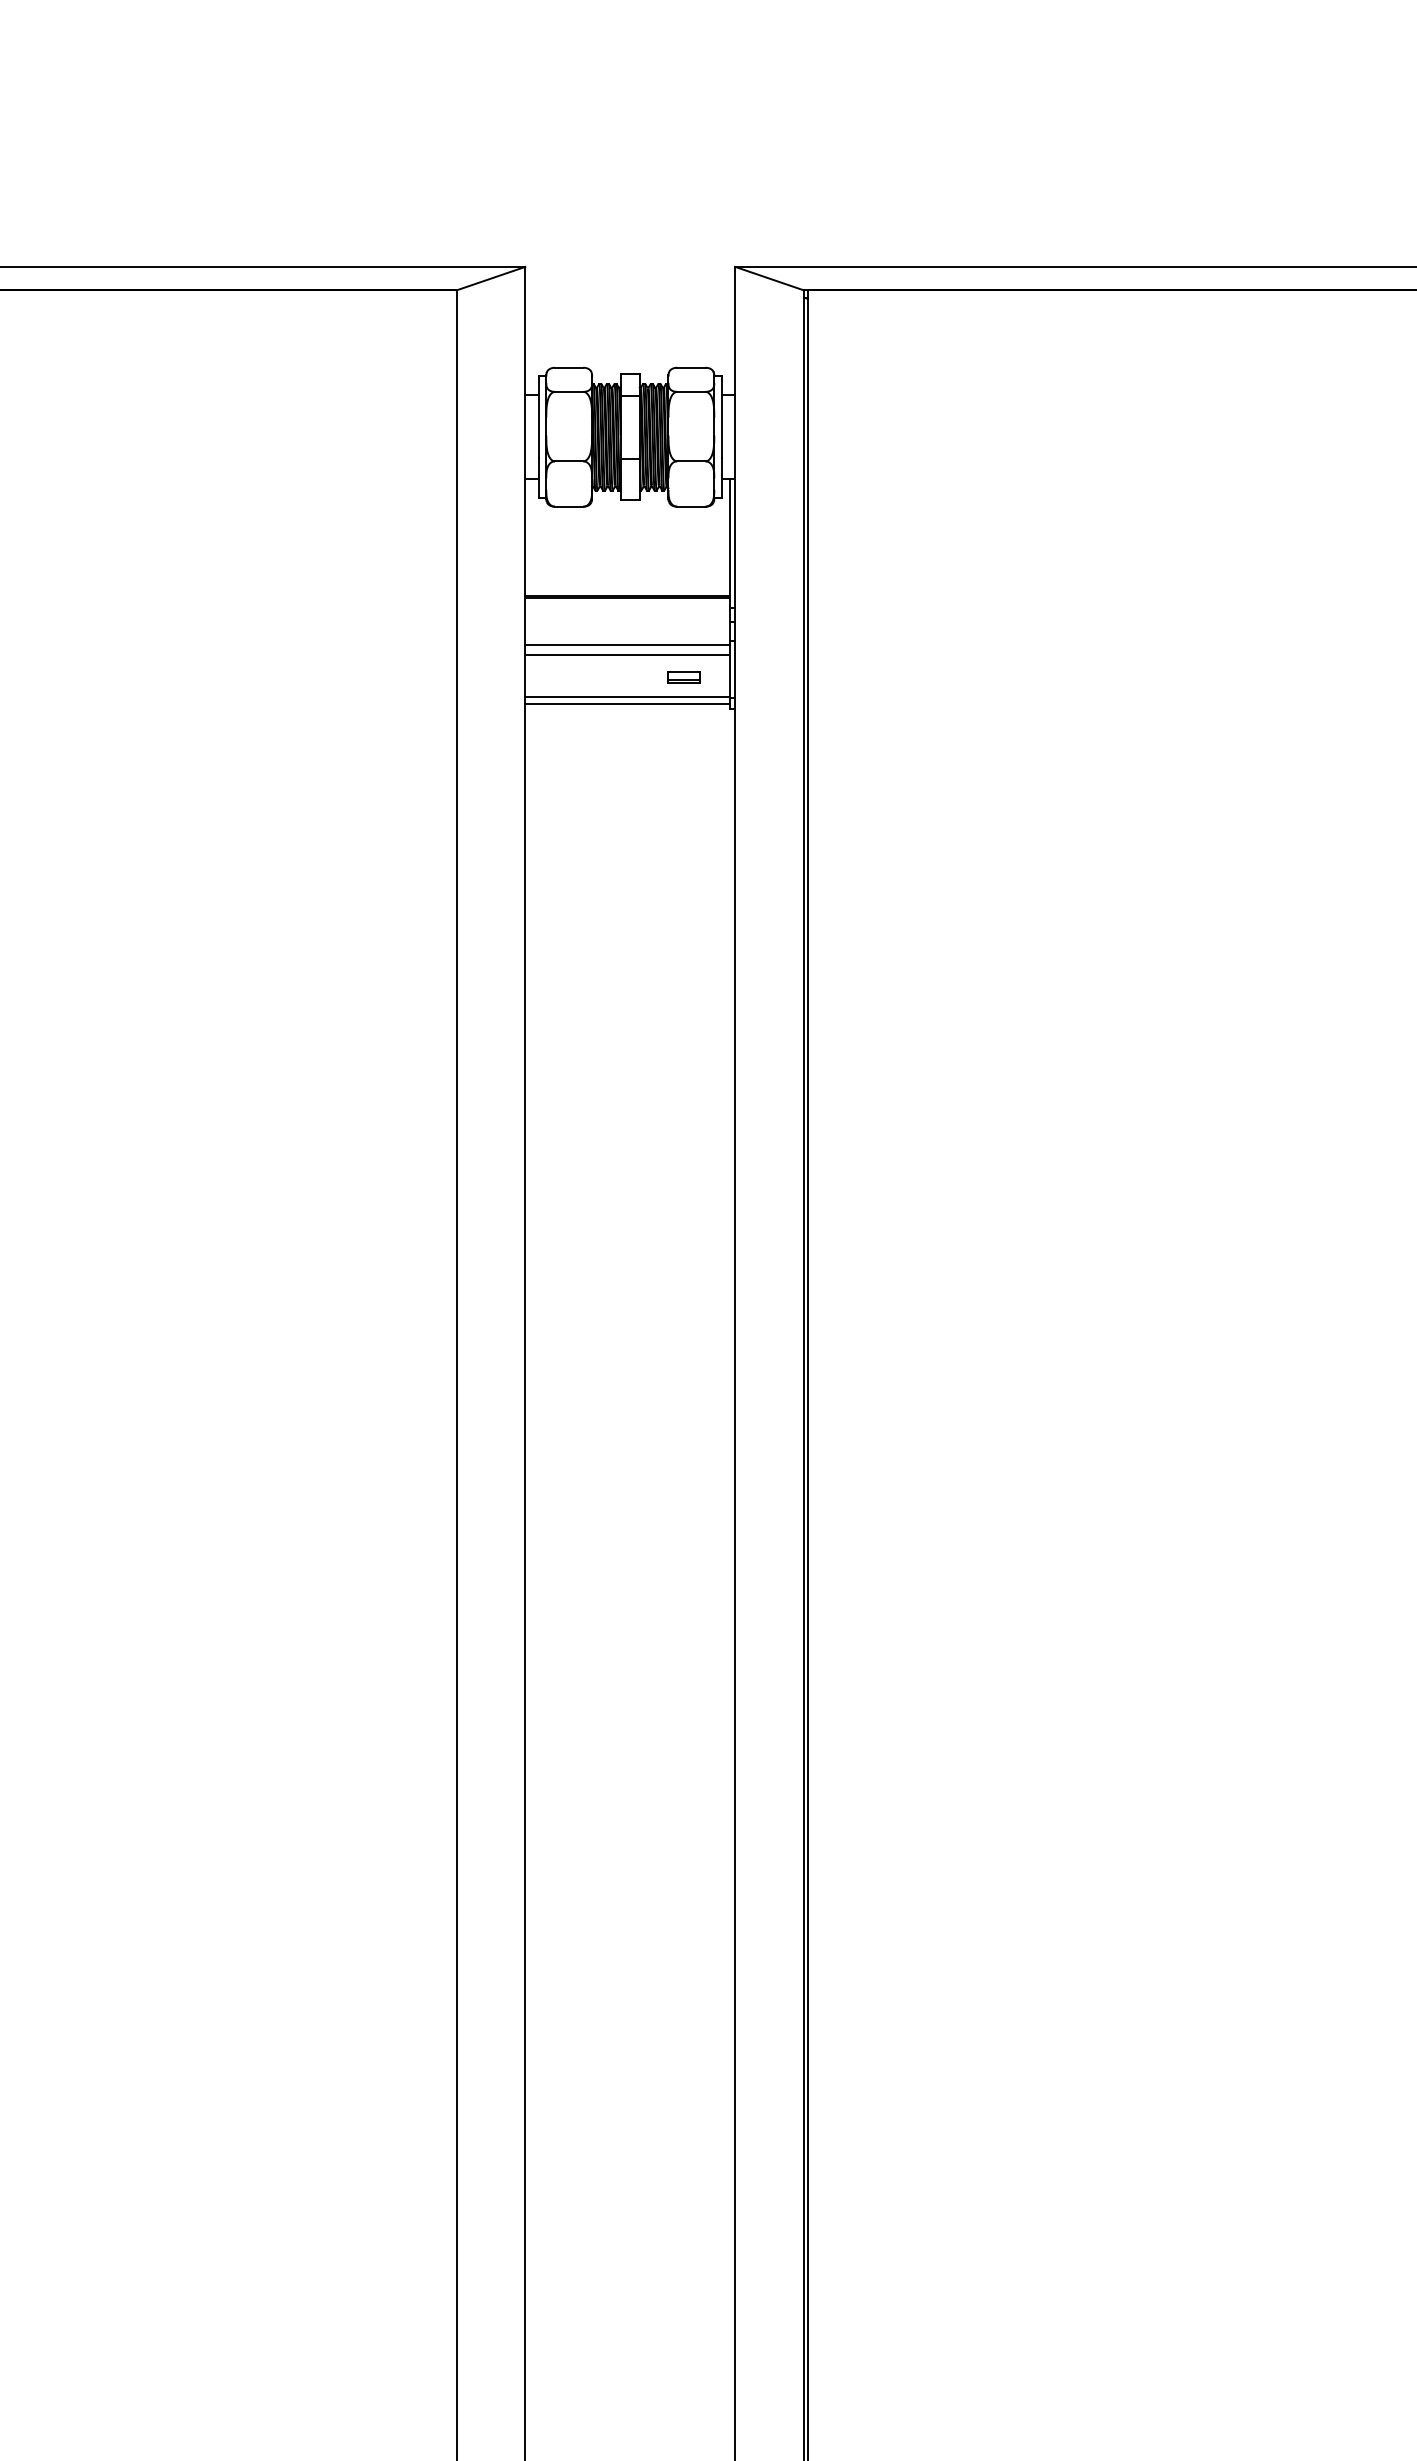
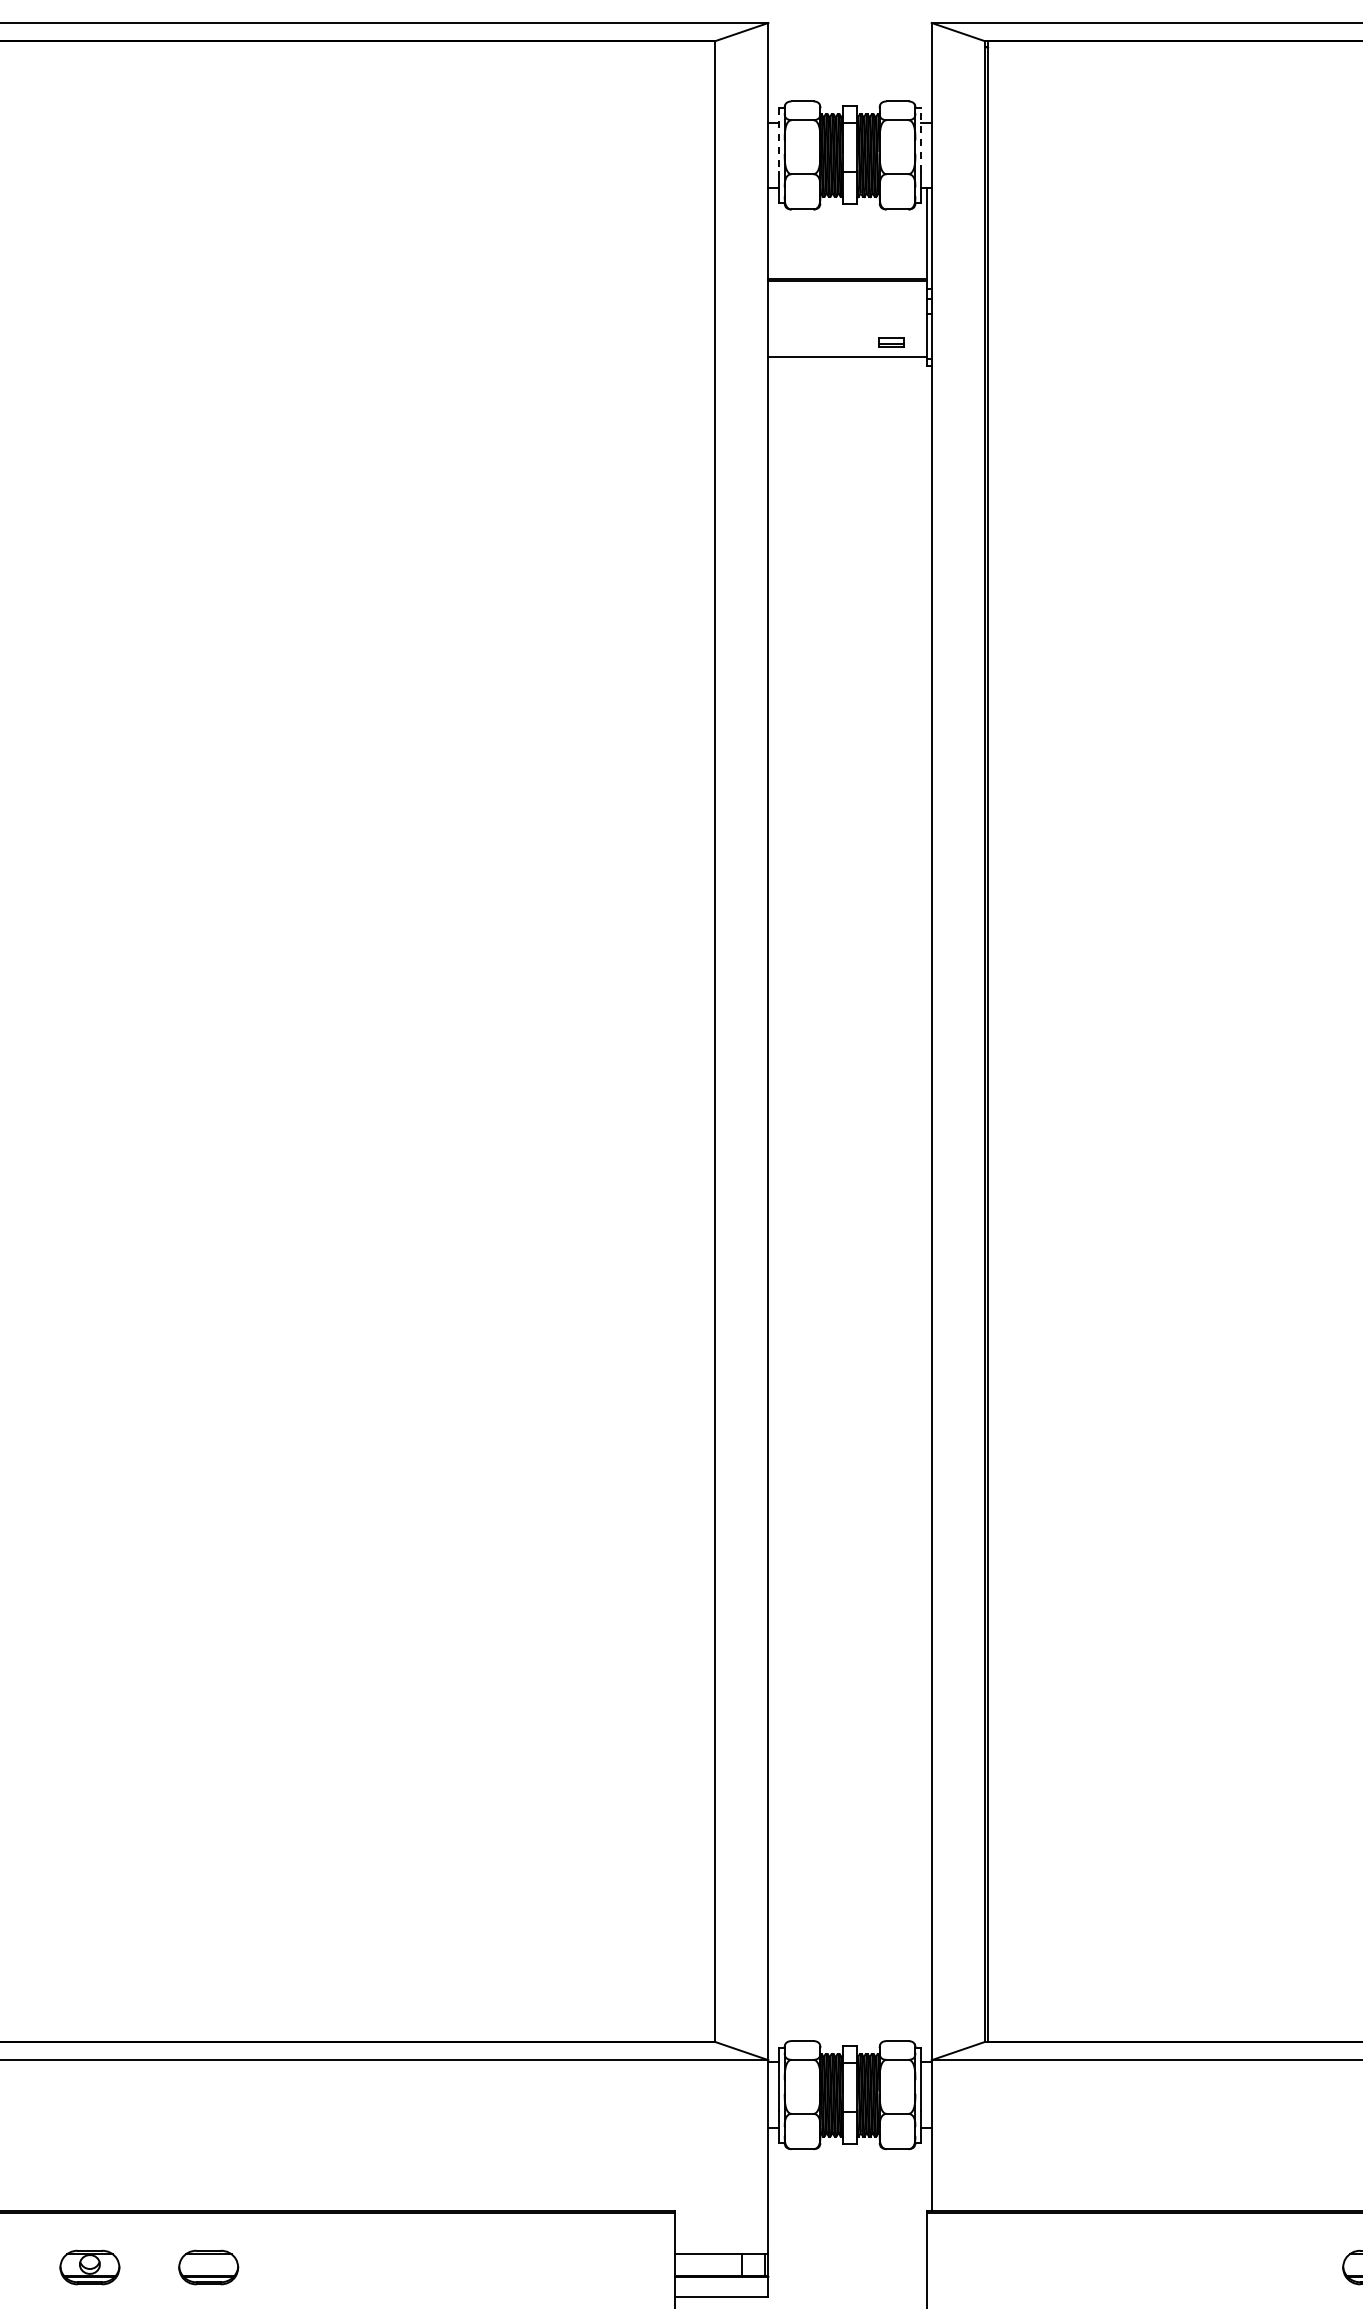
line: (538, 416) -> (778, 139), solid -> dashed
line: (722, 416) -> (921, 139), solid -> dashed
line: (626, 644) -> (847, 316), removed
line: (626, 654) -> (847, 324), removed
line: (626, 703) -> (847, 362), removed

